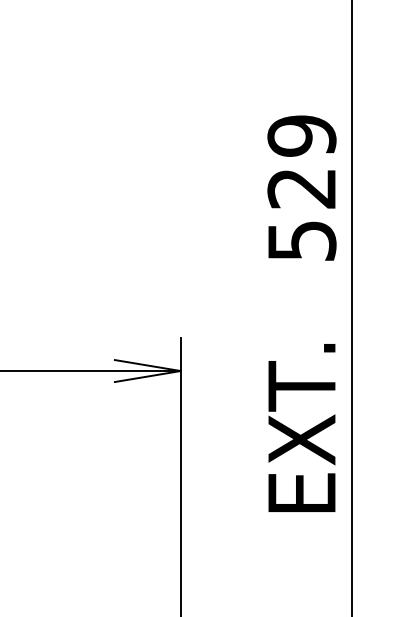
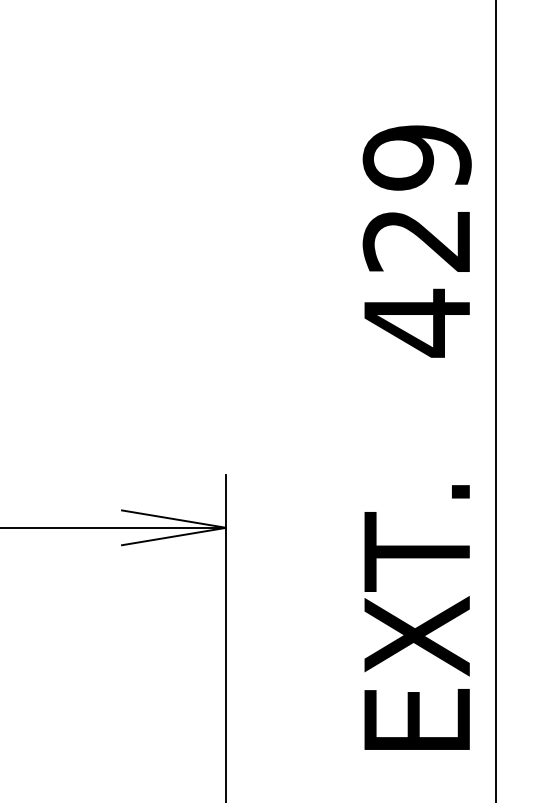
text: (302, 240) -> (418, 322), 529 -> 429

